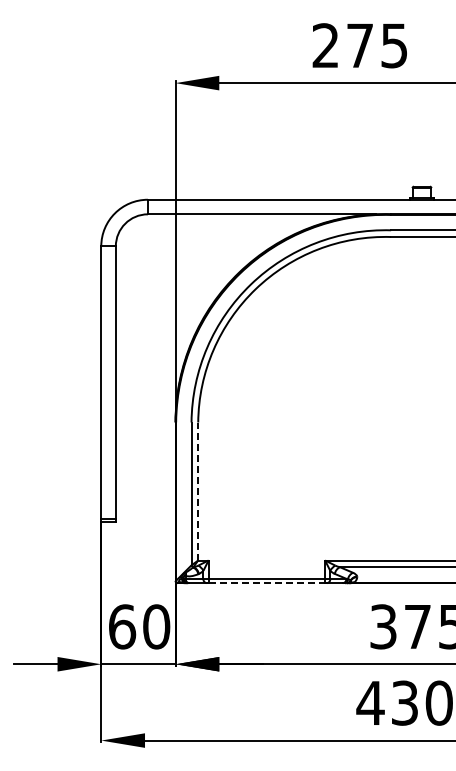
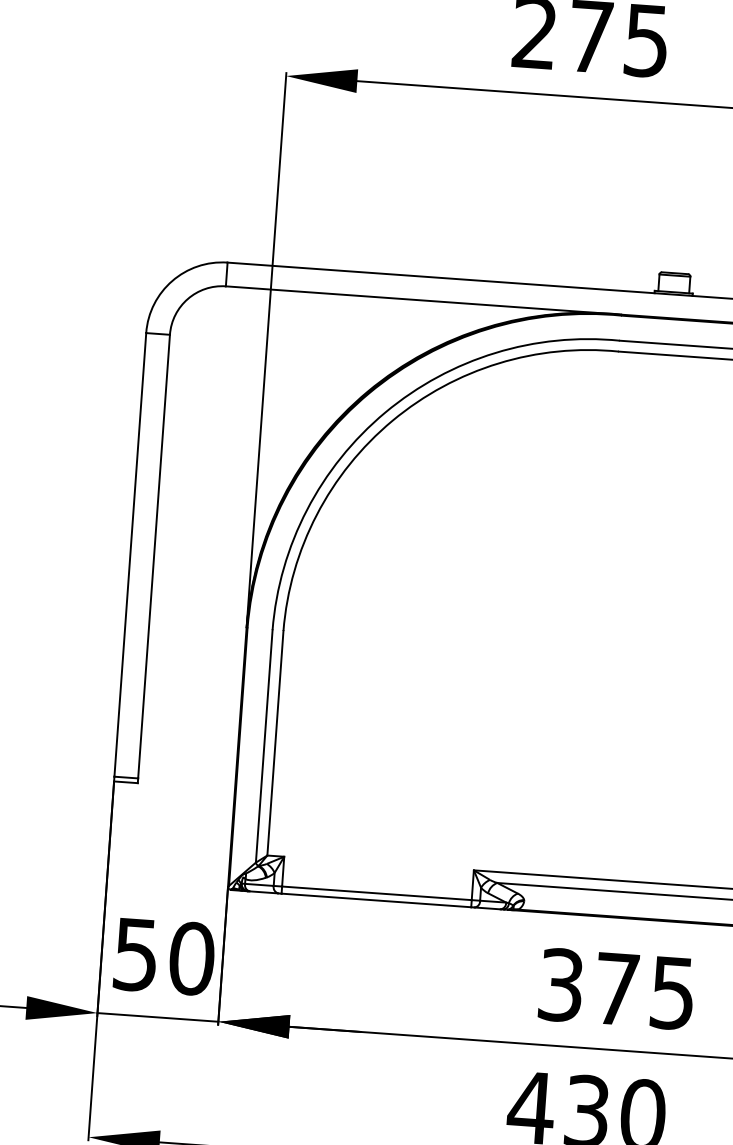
line: (198, 491) -> (275, 743), dashed -> solid
line: (267, 583) -> (377, 901), dashed -> solid
text: (122, 626) -> (136, 954), 60 -> 50

